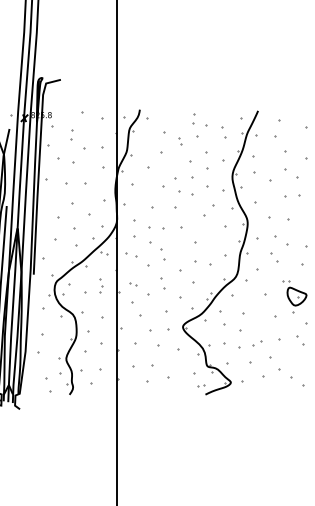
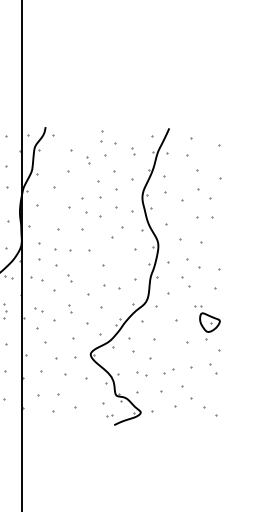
part: (223, 132) -> (133, 150), size x0.62
part: (163, 254) -> (70, 278), size x0.62
part: (163, 283) -> (70, 308), size x0.62
part: (231, 345) -> (141, 373), size x0.62

